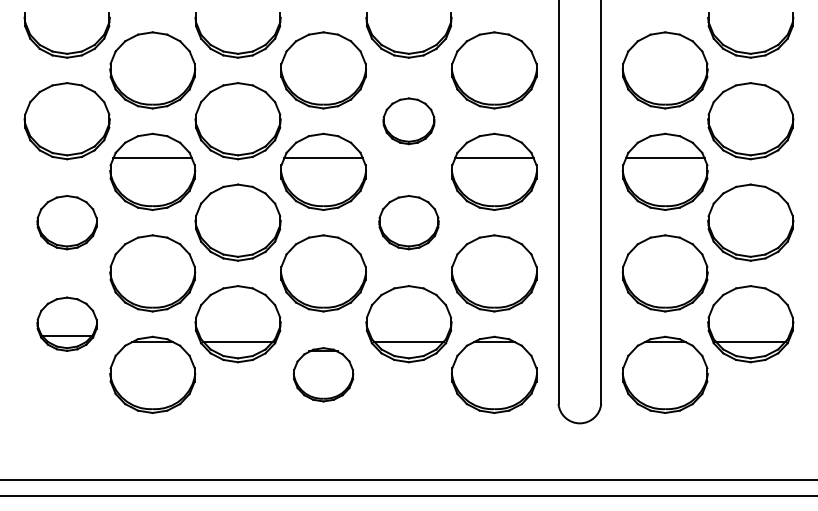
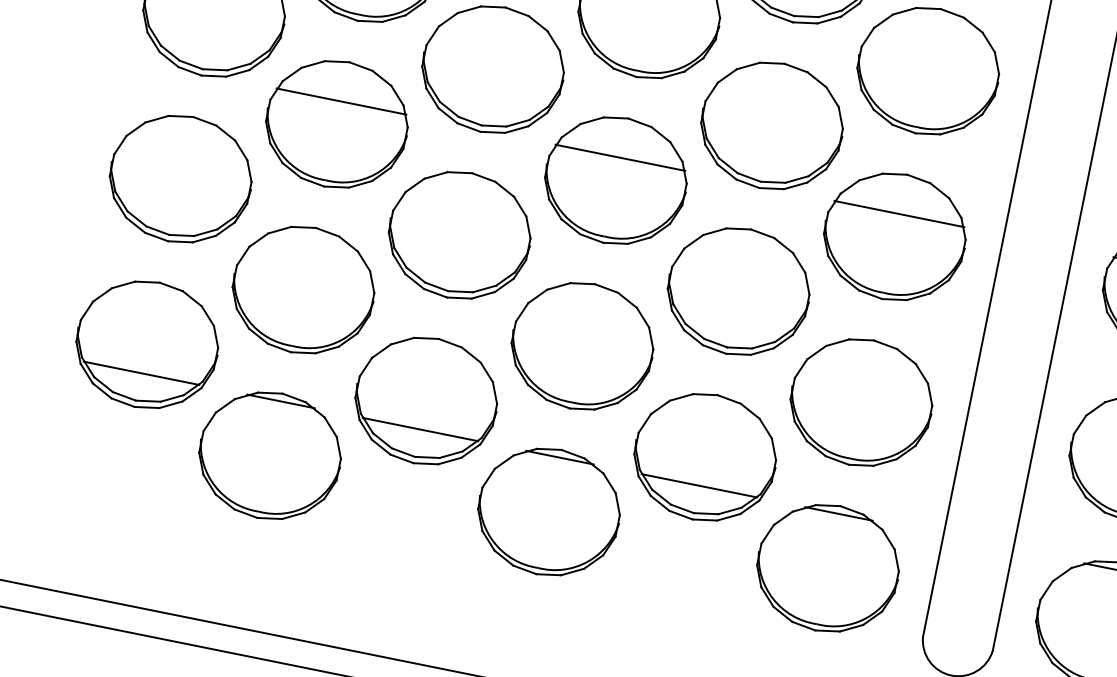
part: (408, 121) -> (771, 126), size x1.67
part: (66, 222) -> (179, 178), size x1.43
part: (408, 222) -> (737, 291), size x1.43
part: (66, 324) -> (145, 345), size x1.43
part: (323, 374) -> (549, 511), size x1.43

